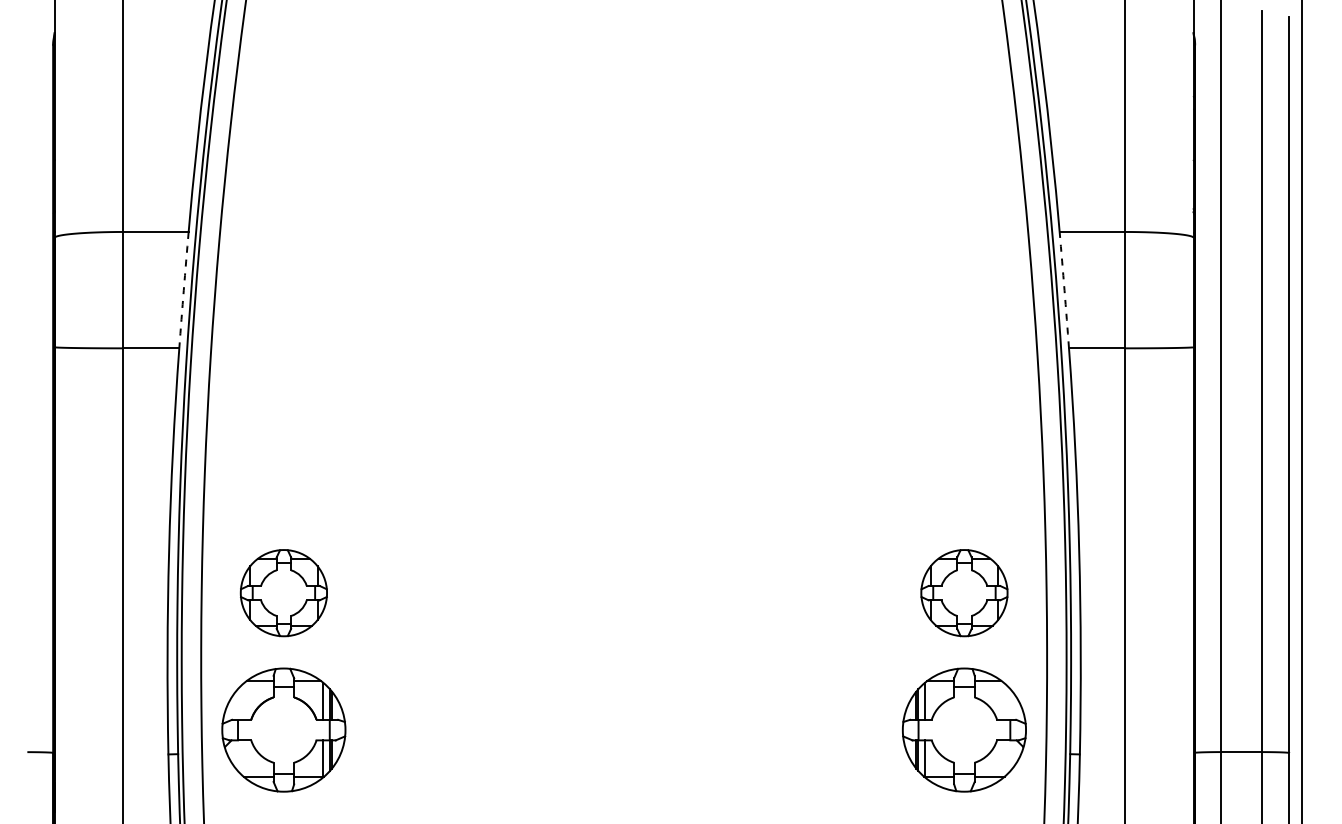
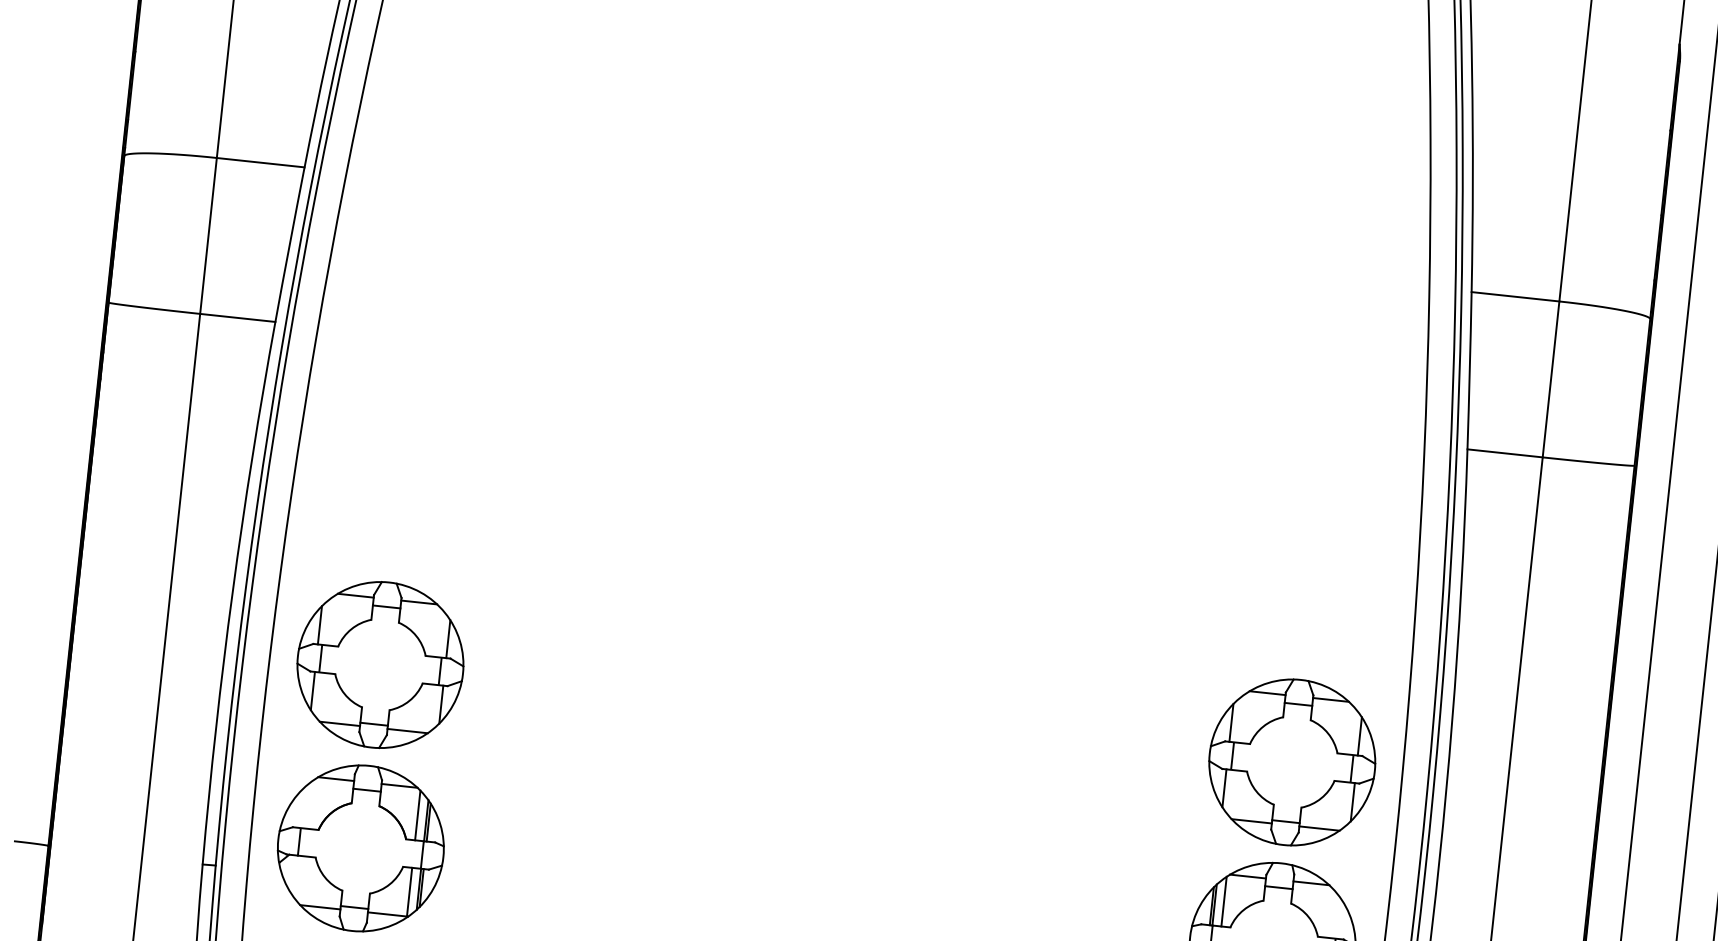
arc: (183, 290) -> (289, 245), dashed -> solid
arc: (1064, 290) -> (1469, 371), dashed -> solid
part: (283, 592) -> (380, 664), size x1.43
part: (964, 592) -> (1292, 761), size x1.43

